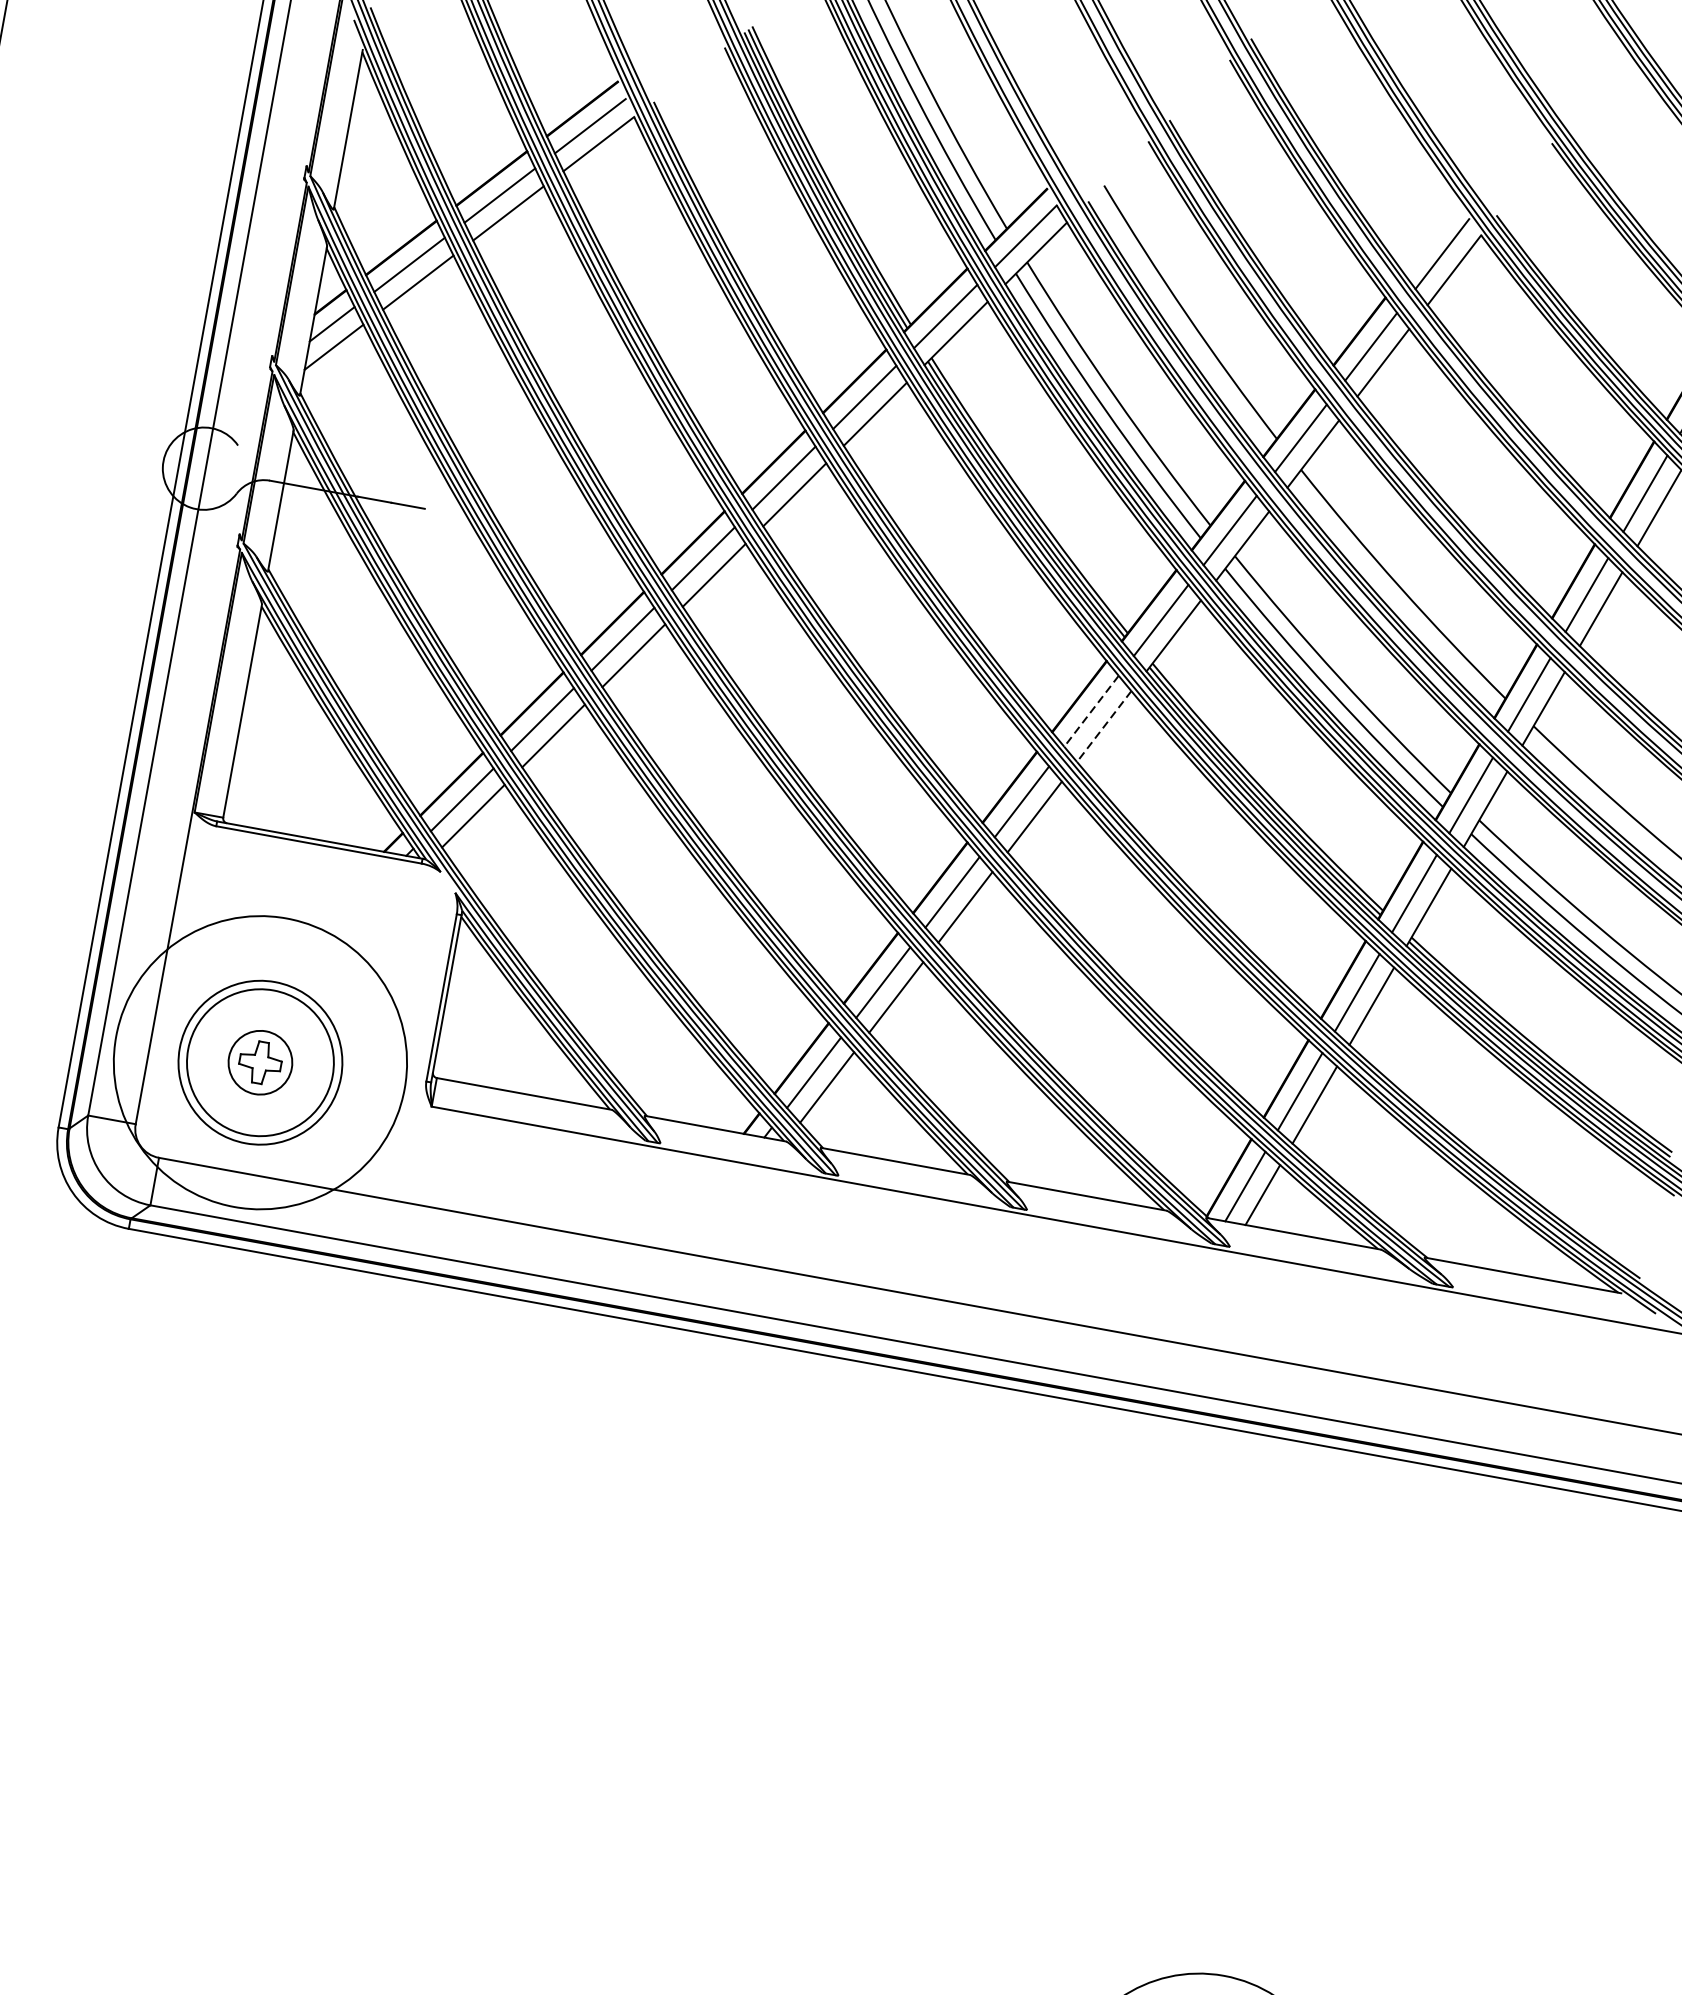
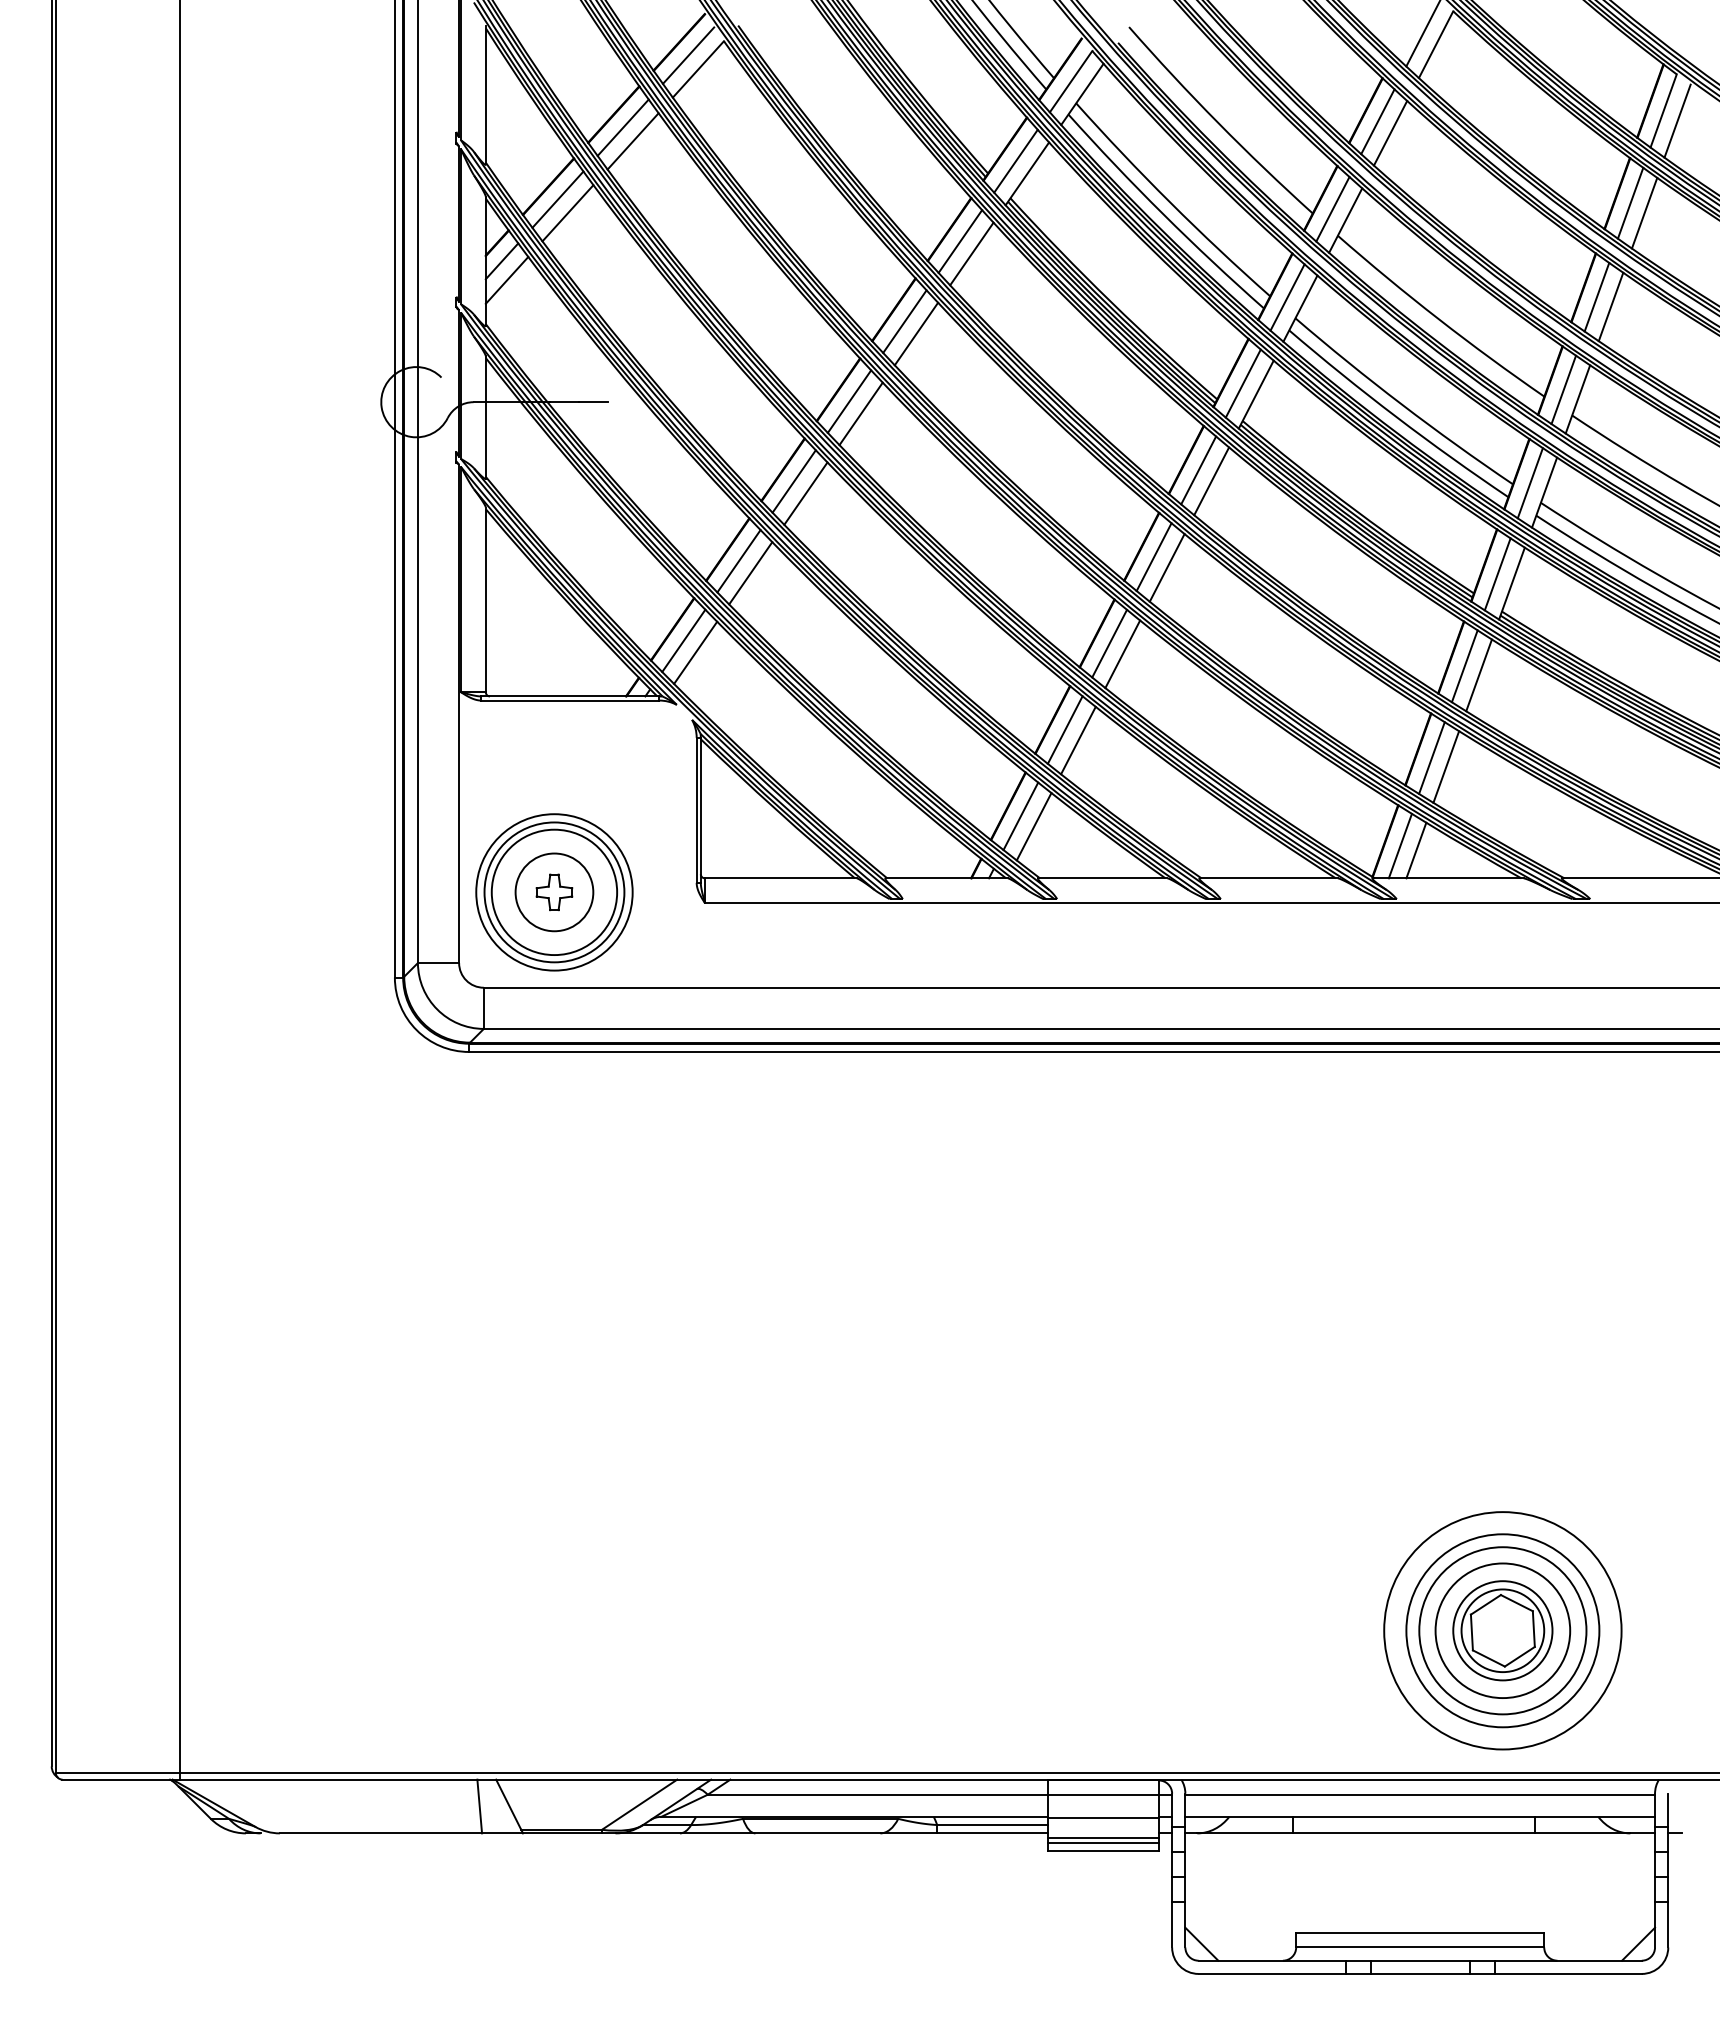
line: (1091, 711) -> (1198, 470), dashed -> solid
line: (1103, 726) -> (1211, 481), dashed -> solid
circle: (260, 1062) -> (554, 892), size x0.62
circle: (260, 1062) -> (554, 892), size x1.43

